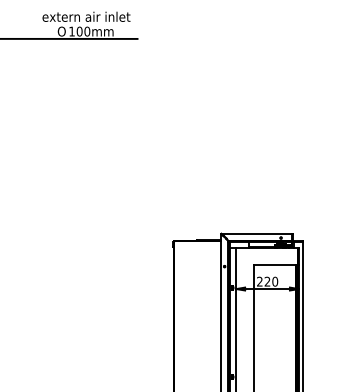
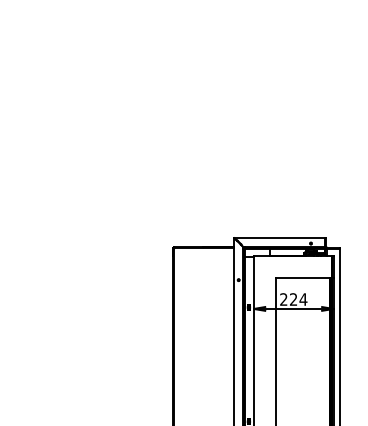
text: (275, 281) -> (303, 299), 220 -> 224

